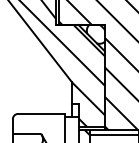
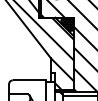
hatch: (95, 33) -> (67, 23), added

